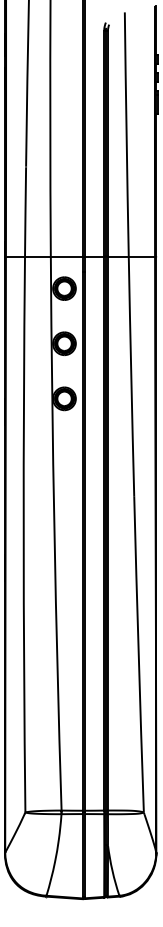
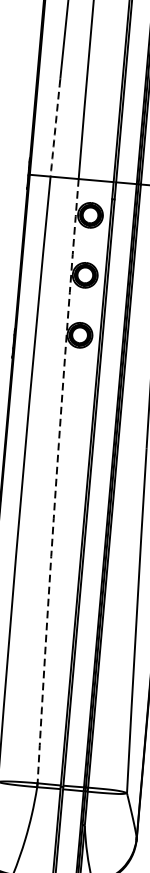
arc: (25, 212) -> (55, 128), solid -> dashed
arc: (54, 533) -> (56, 480), solid -> dashed

